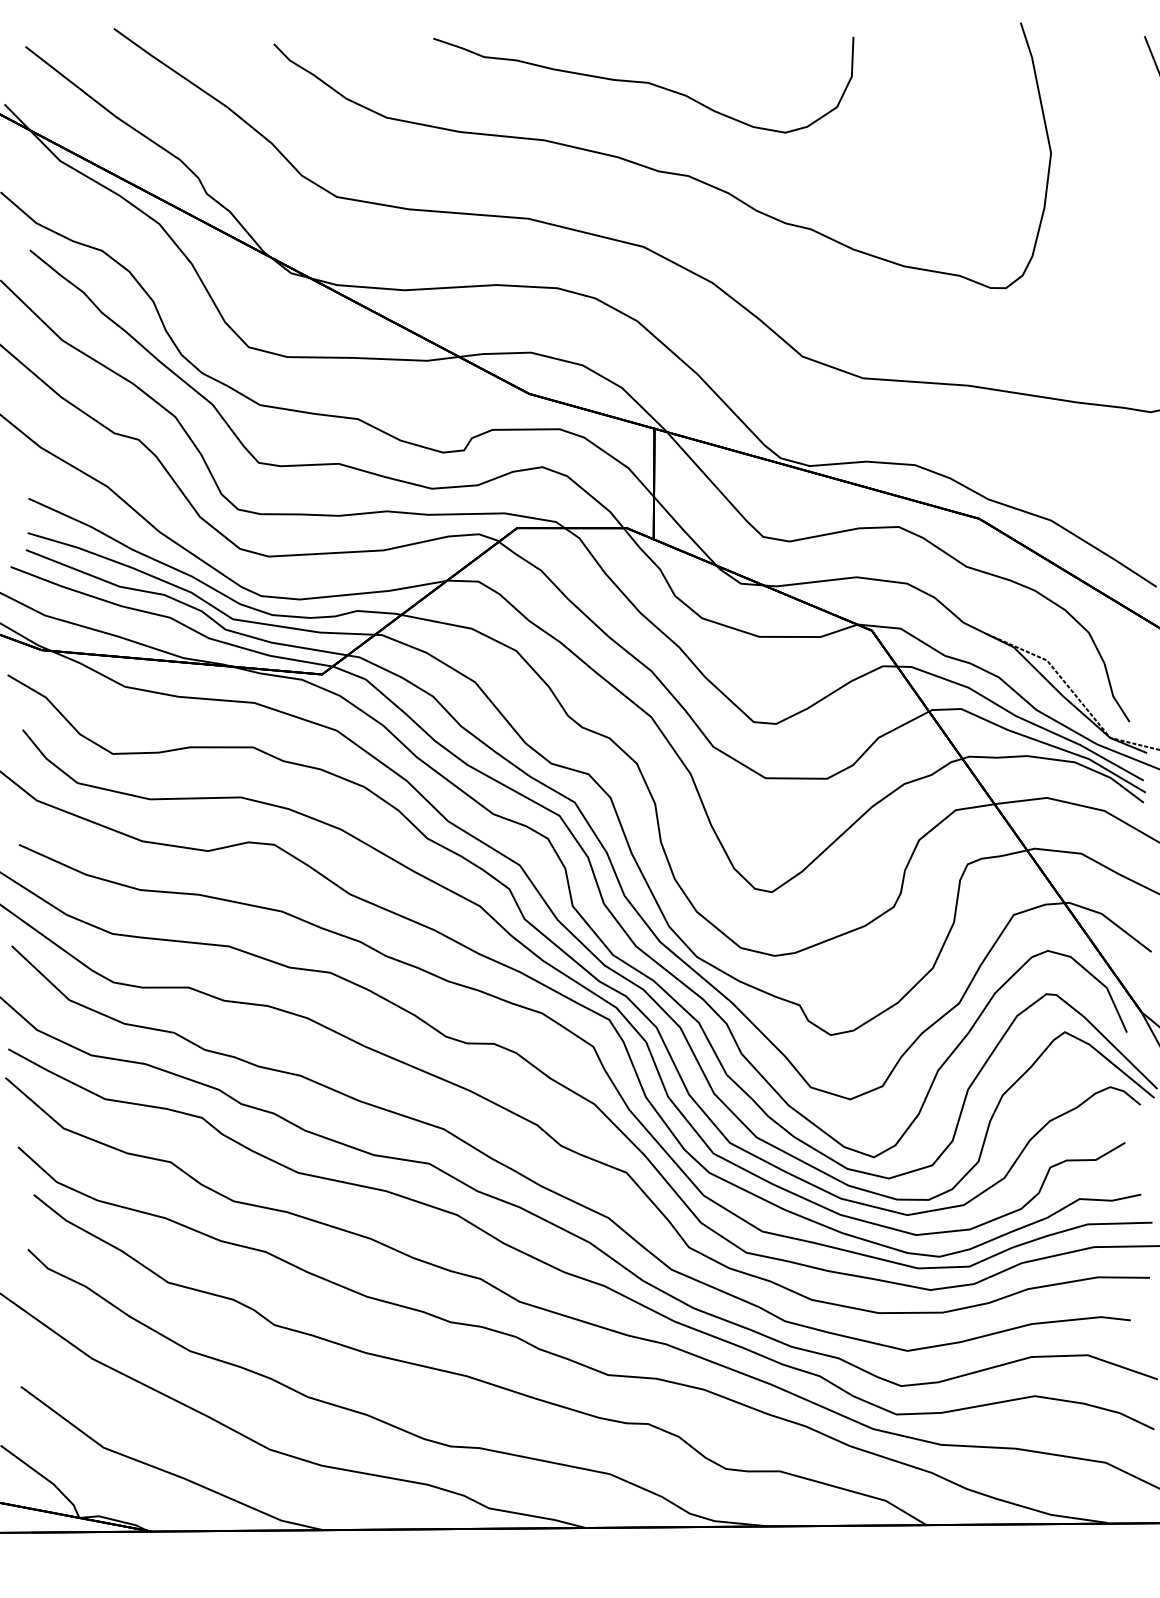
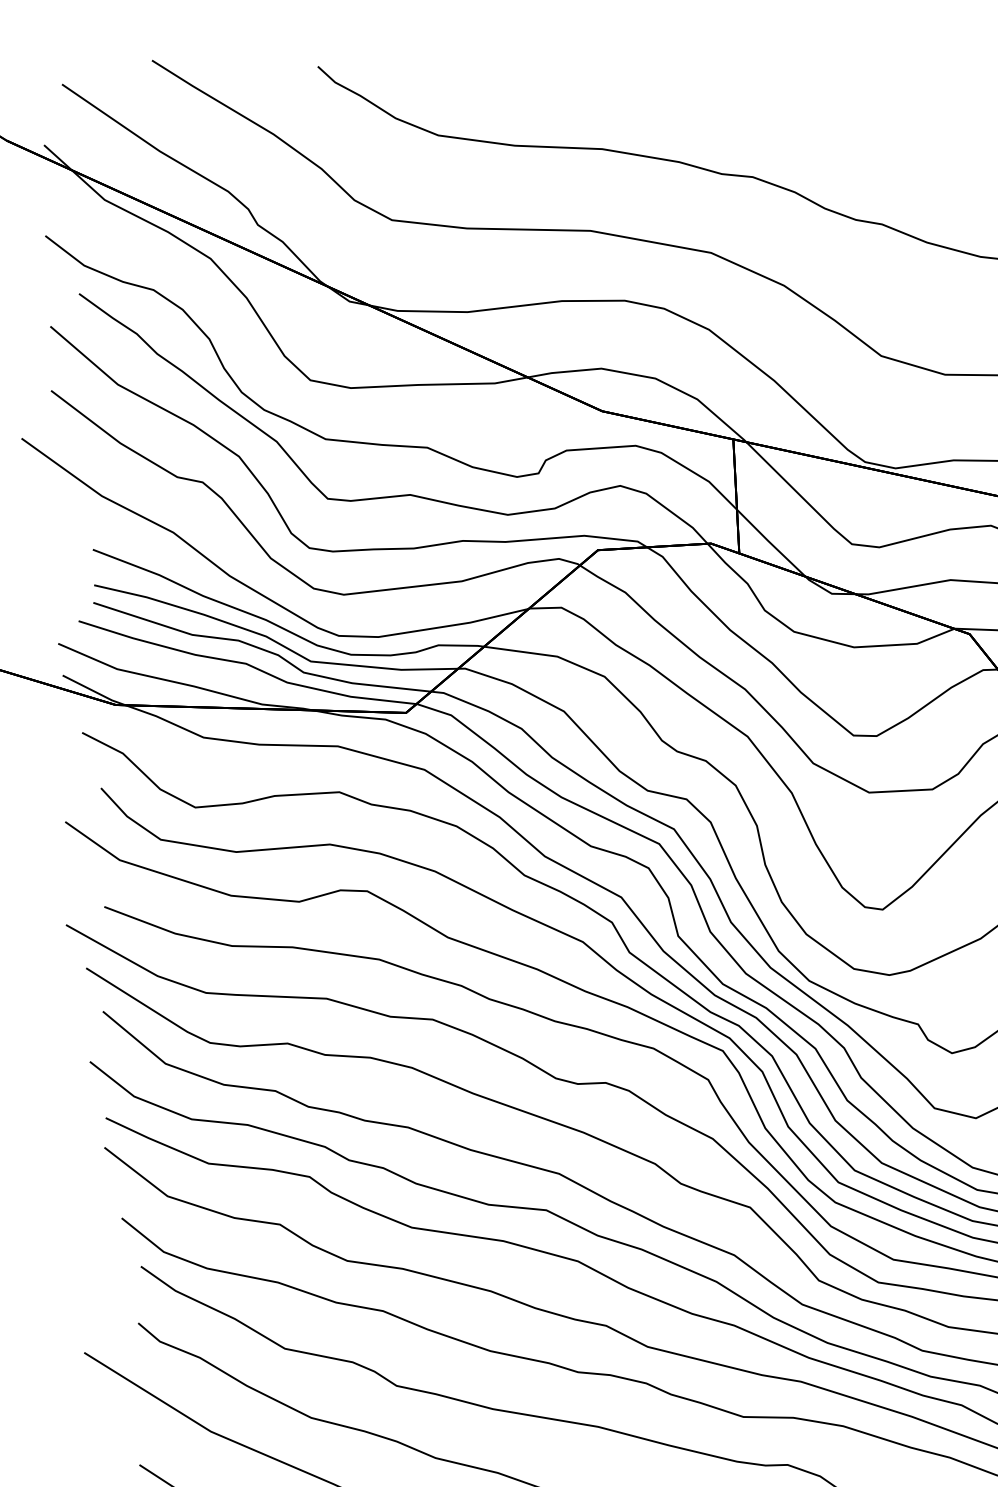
curve: (643, 83) -> (700, 84), removed

